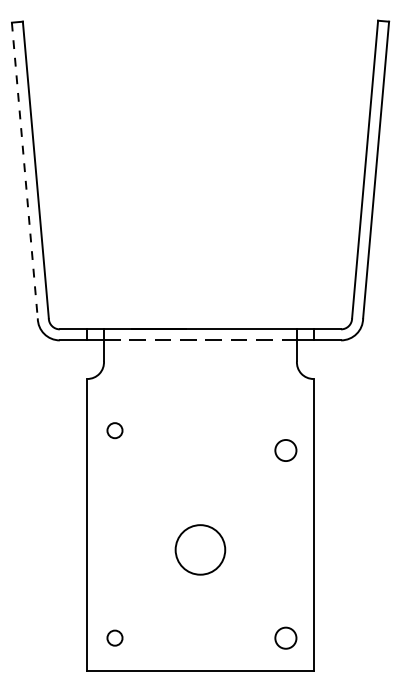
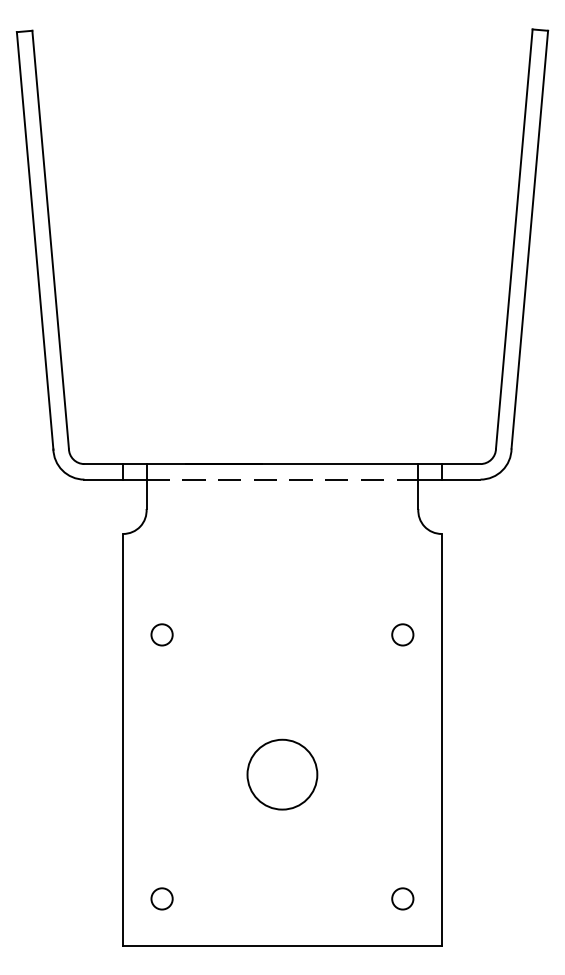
line: (24, 170) -> (34, 240), dashed -> solid
circle: (114, 430) -> (161, 634), moved
circle: (285, 450) -> (402, 634), size x0.71
circle: (285, 637) -> (402, 898), size x0.71

